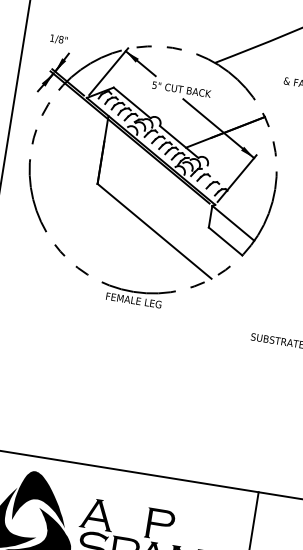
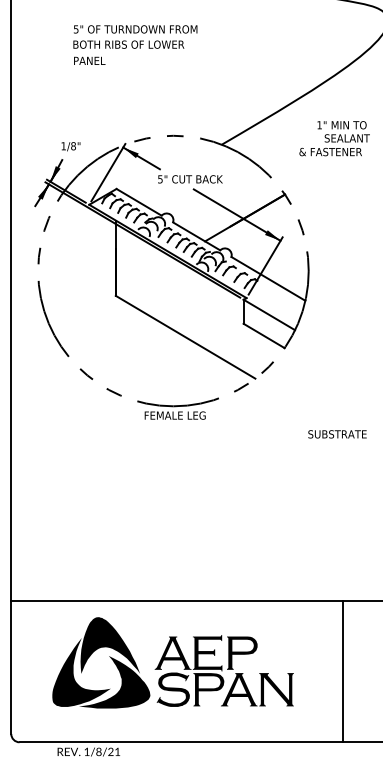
text: (58, 39) -> (70, 146), moved
line: (237, 190) -> (268, 278), added
fill: (128, 518) -> (207, 652), added

